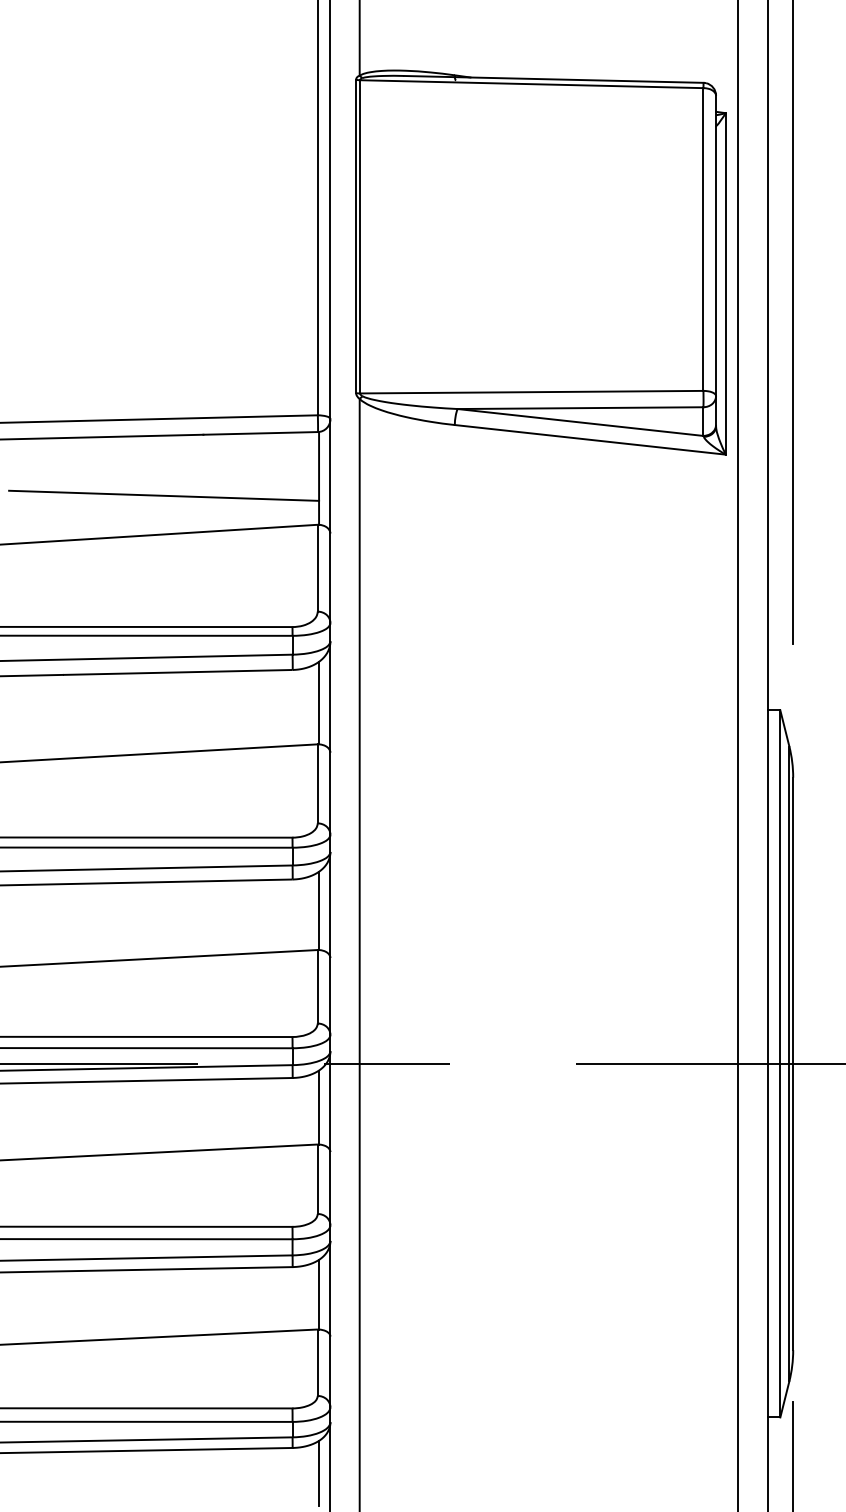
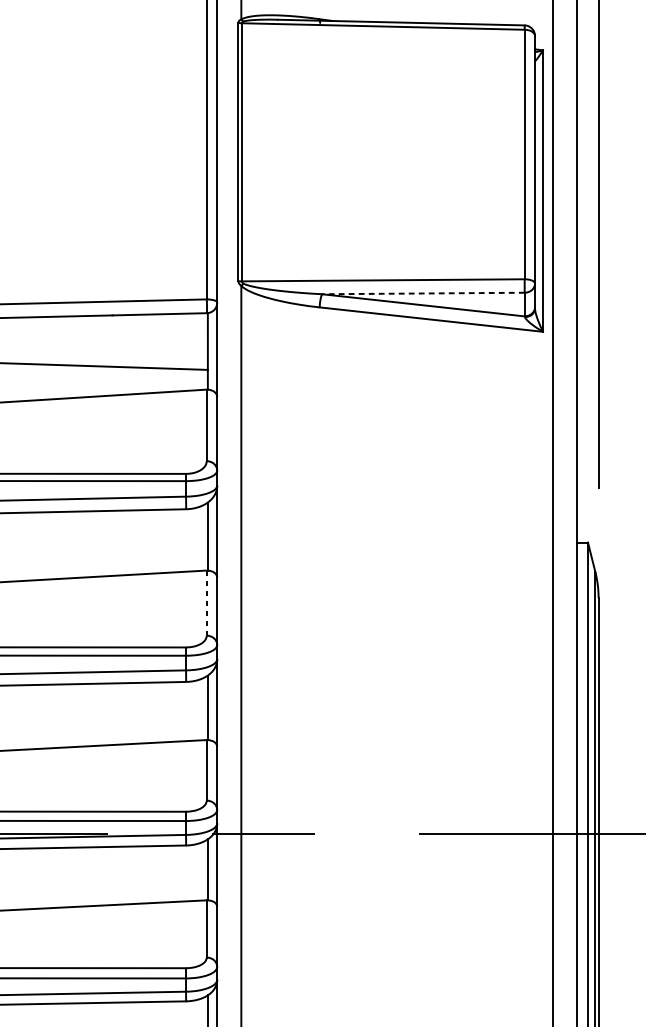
line: (580, 408) -> (423, 293), solid -> dashed
line: (317, 783) -> (206, 602), solid -> dashed

